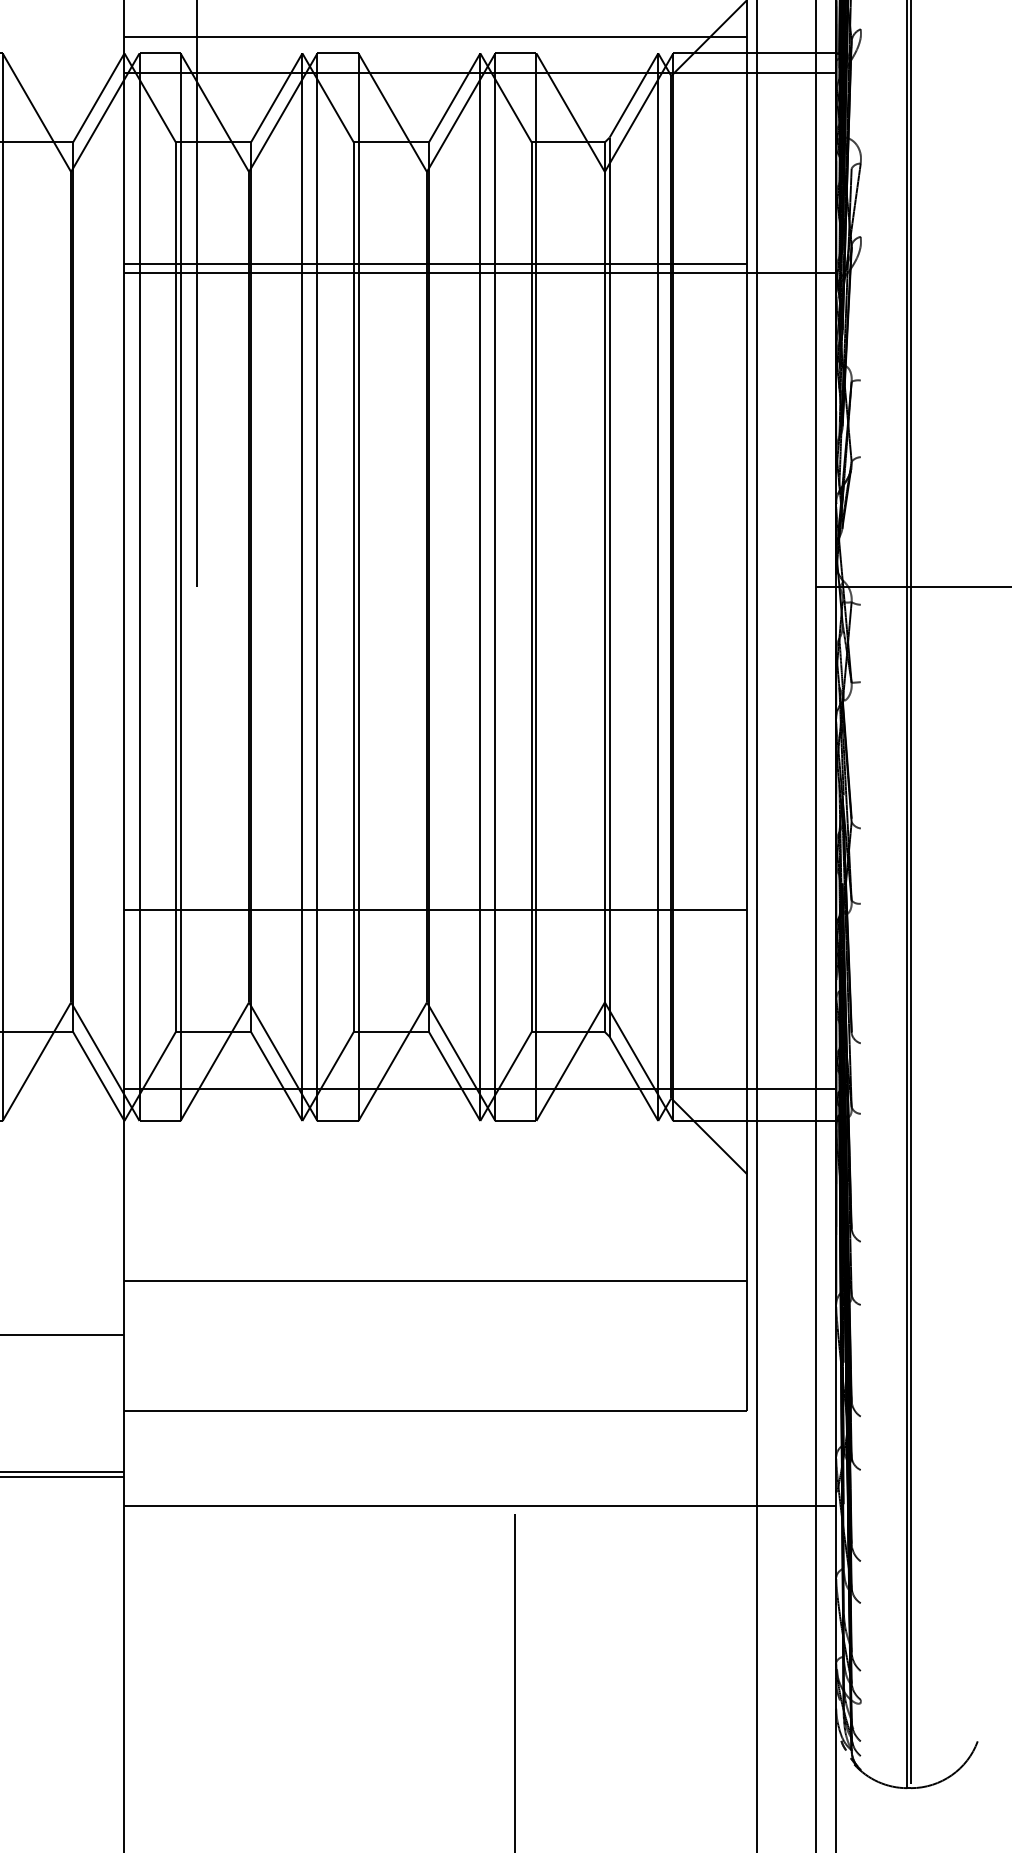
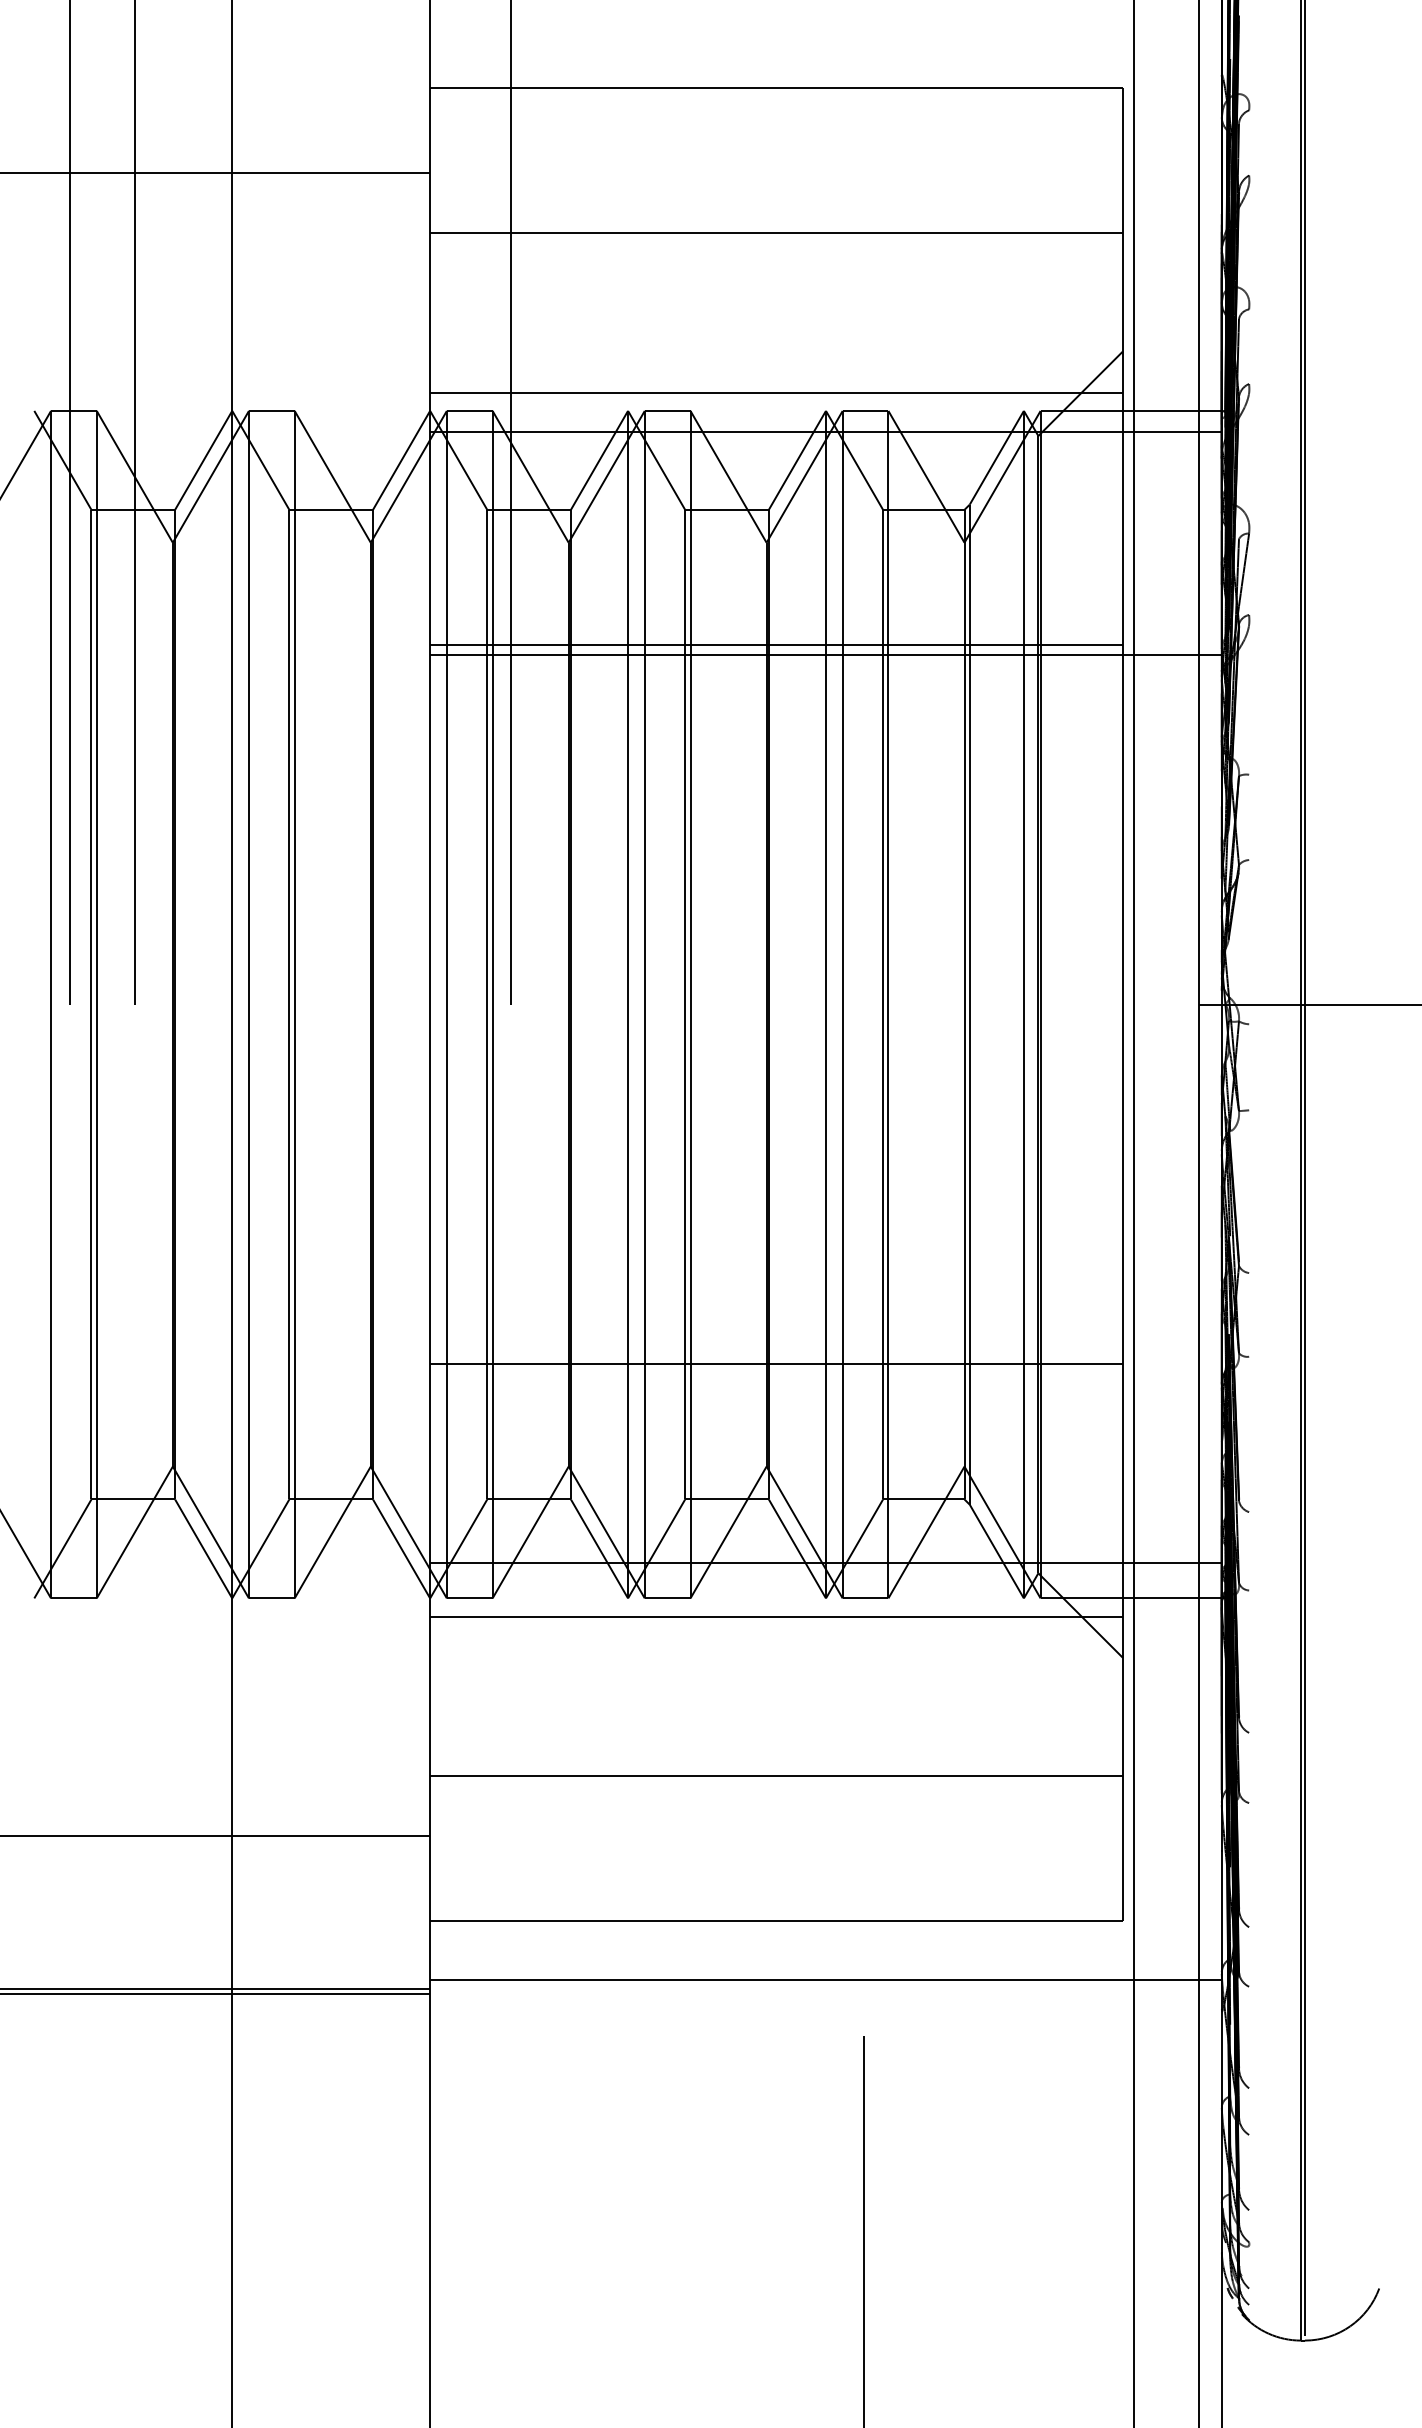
line: (435, 1137) -> (776, 1616), added
line: (479, 1506) -> (825, 1980), moved

